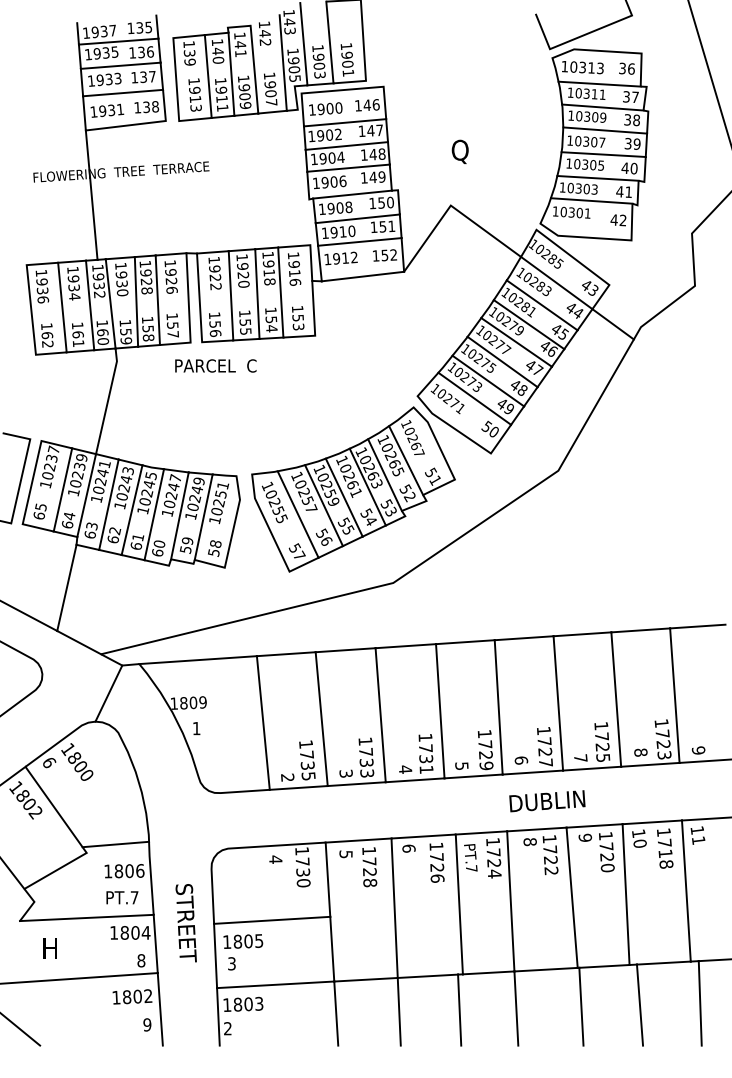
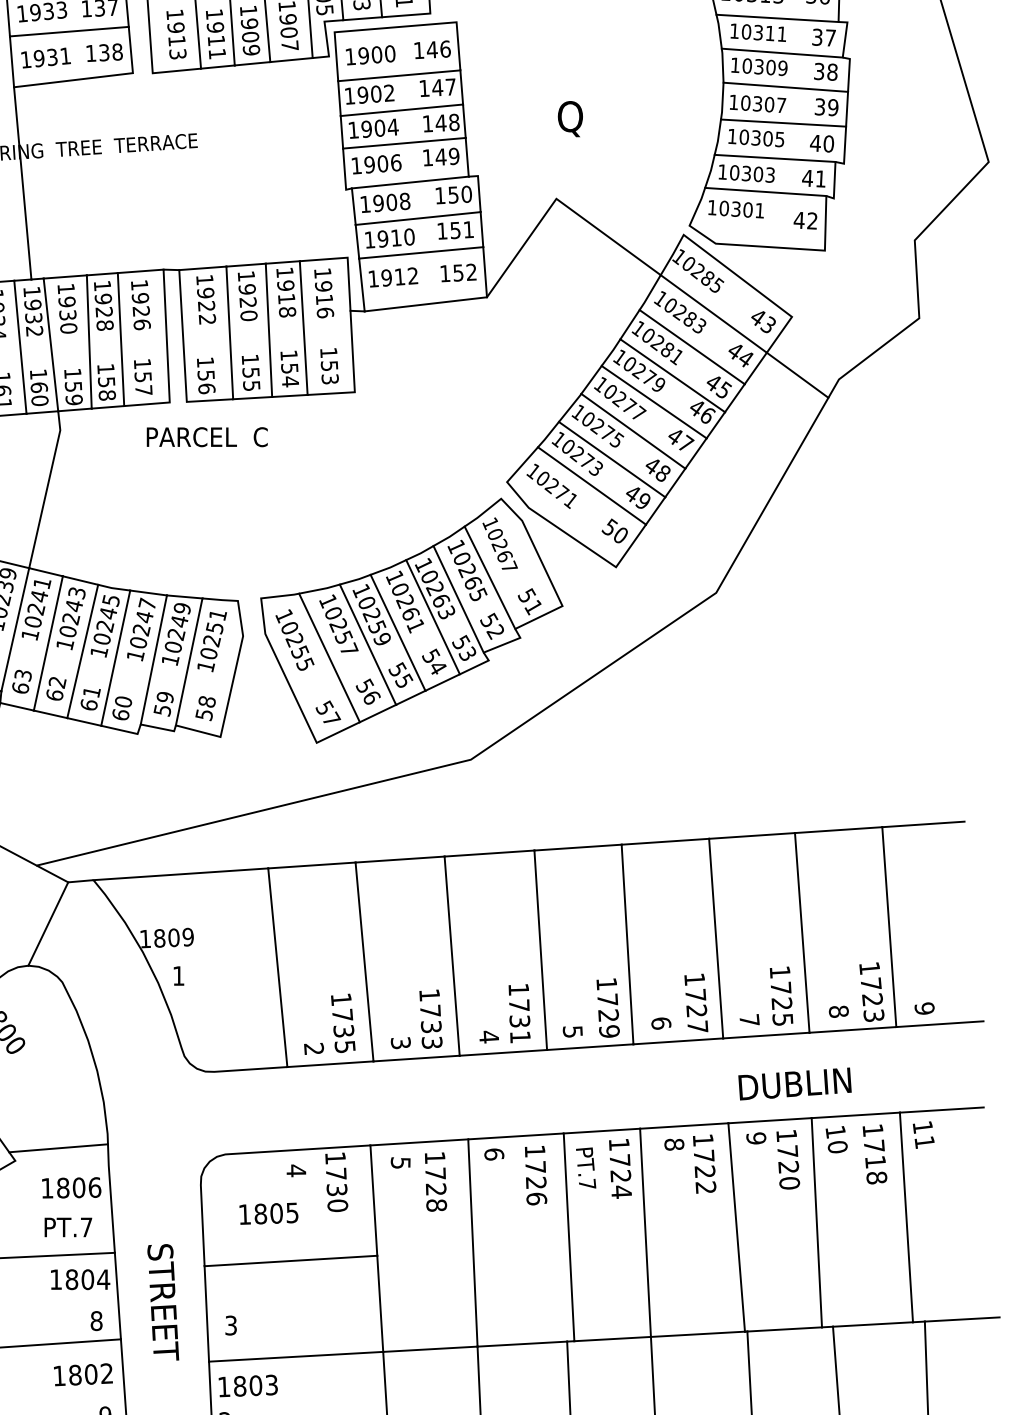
text: (547, 801) -> (795, 1084), moved
text: (185, 923) -> (162, 1302), moved
text: (243, 941) -> (269, 1213), moved

